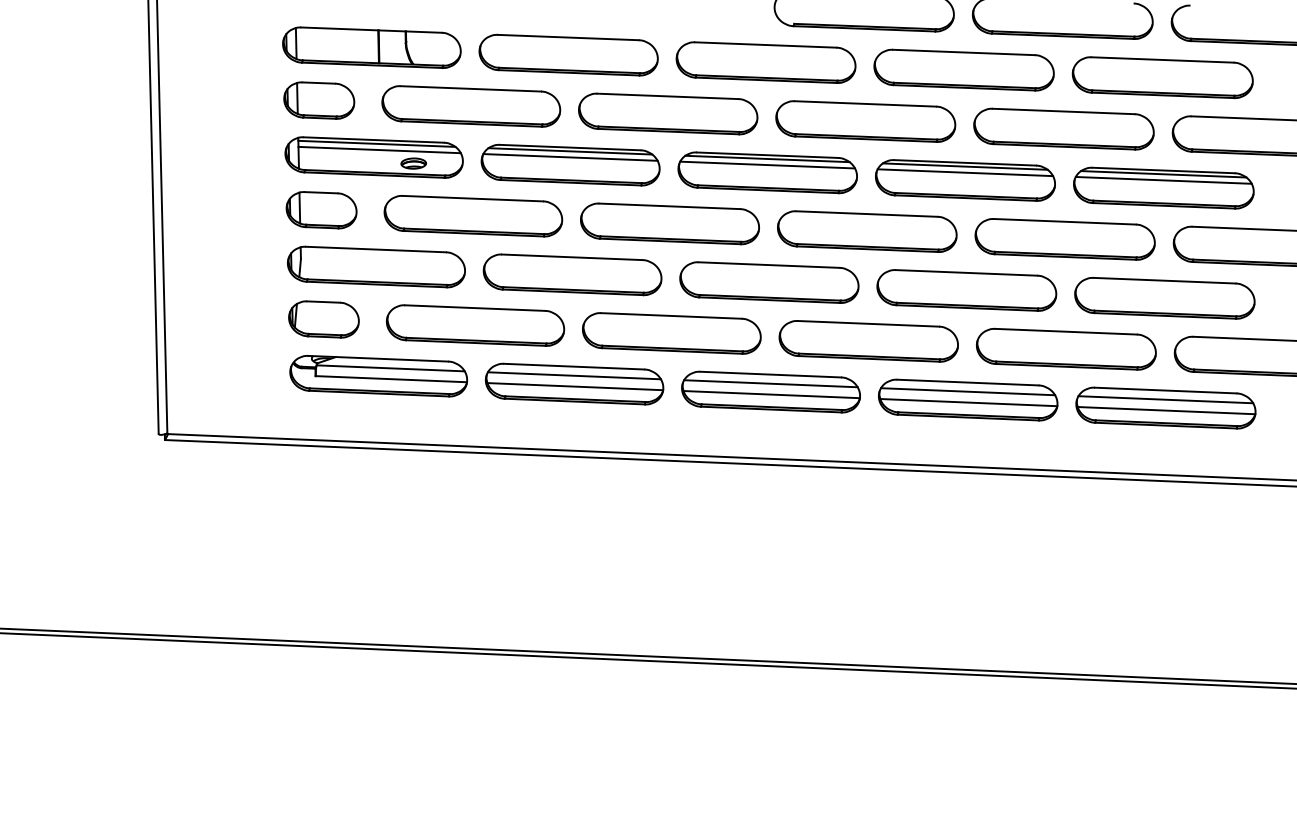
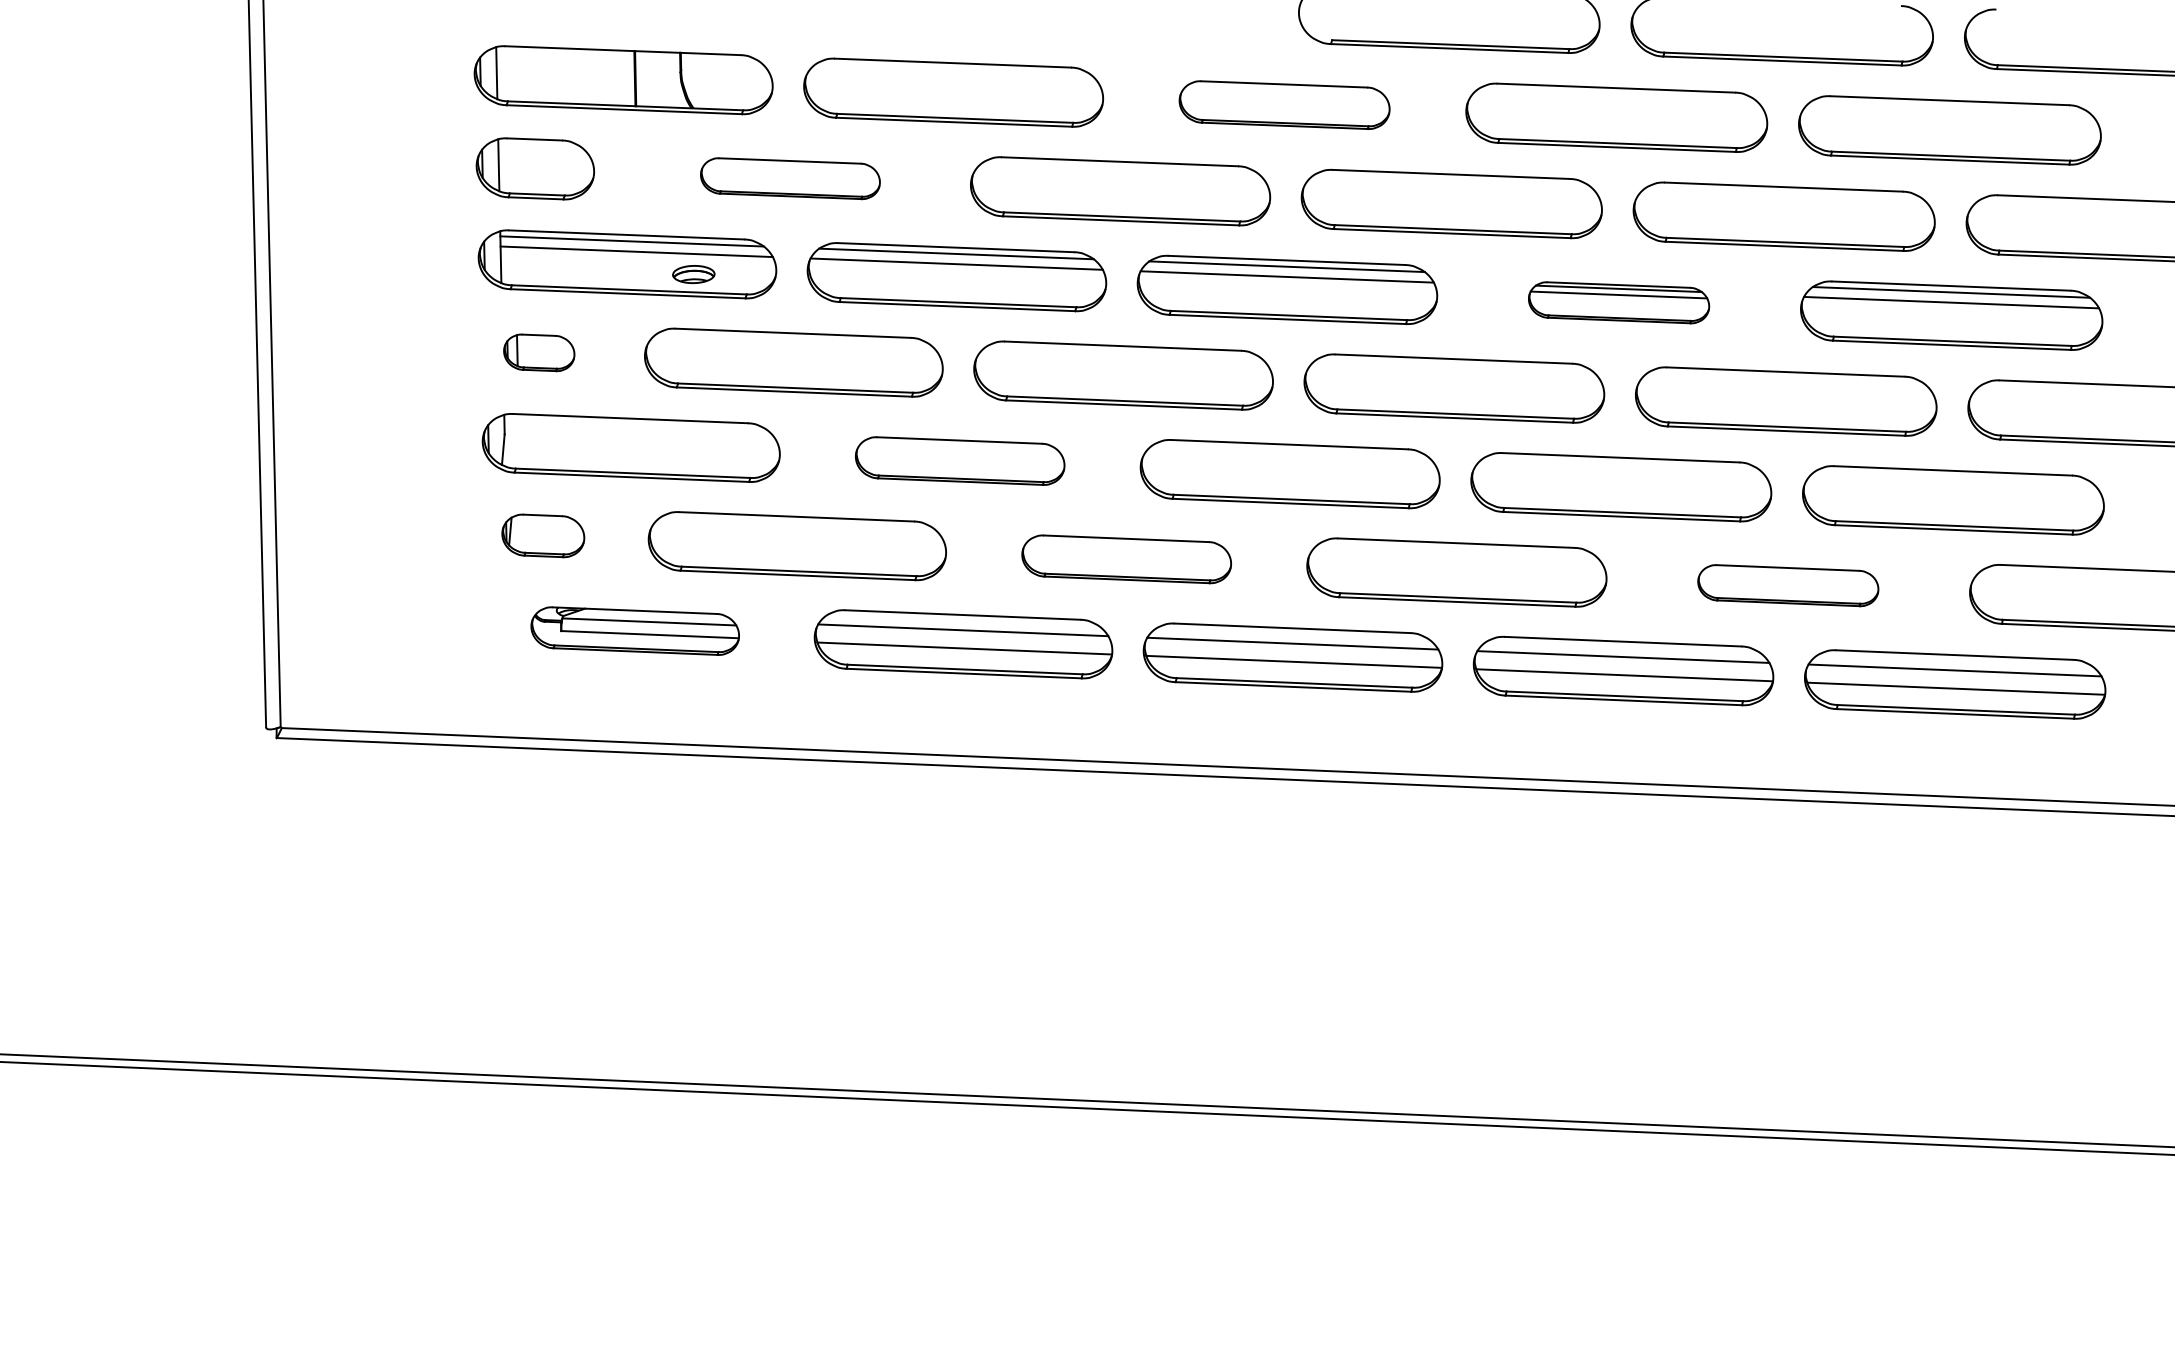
part: (765, 62) -> (1283, 104), size x0.7
part: (471, 106) -> (790, 178), size x0.6
part: (965, 180) -> (1619, 302), size x0.6
part: (321, 210) -> (539, 353), size x0.6
part: (572, 274) -> (960, 460), size x0.7
part: (323, 319) -> (542, 535), size x0.7
part: (671, 333) -> (1126, 559), size x0.7
part: (1066, 348) -> (1788, 584), size x0.6
part: (378, 376) -> (634, 631), size x0.7

